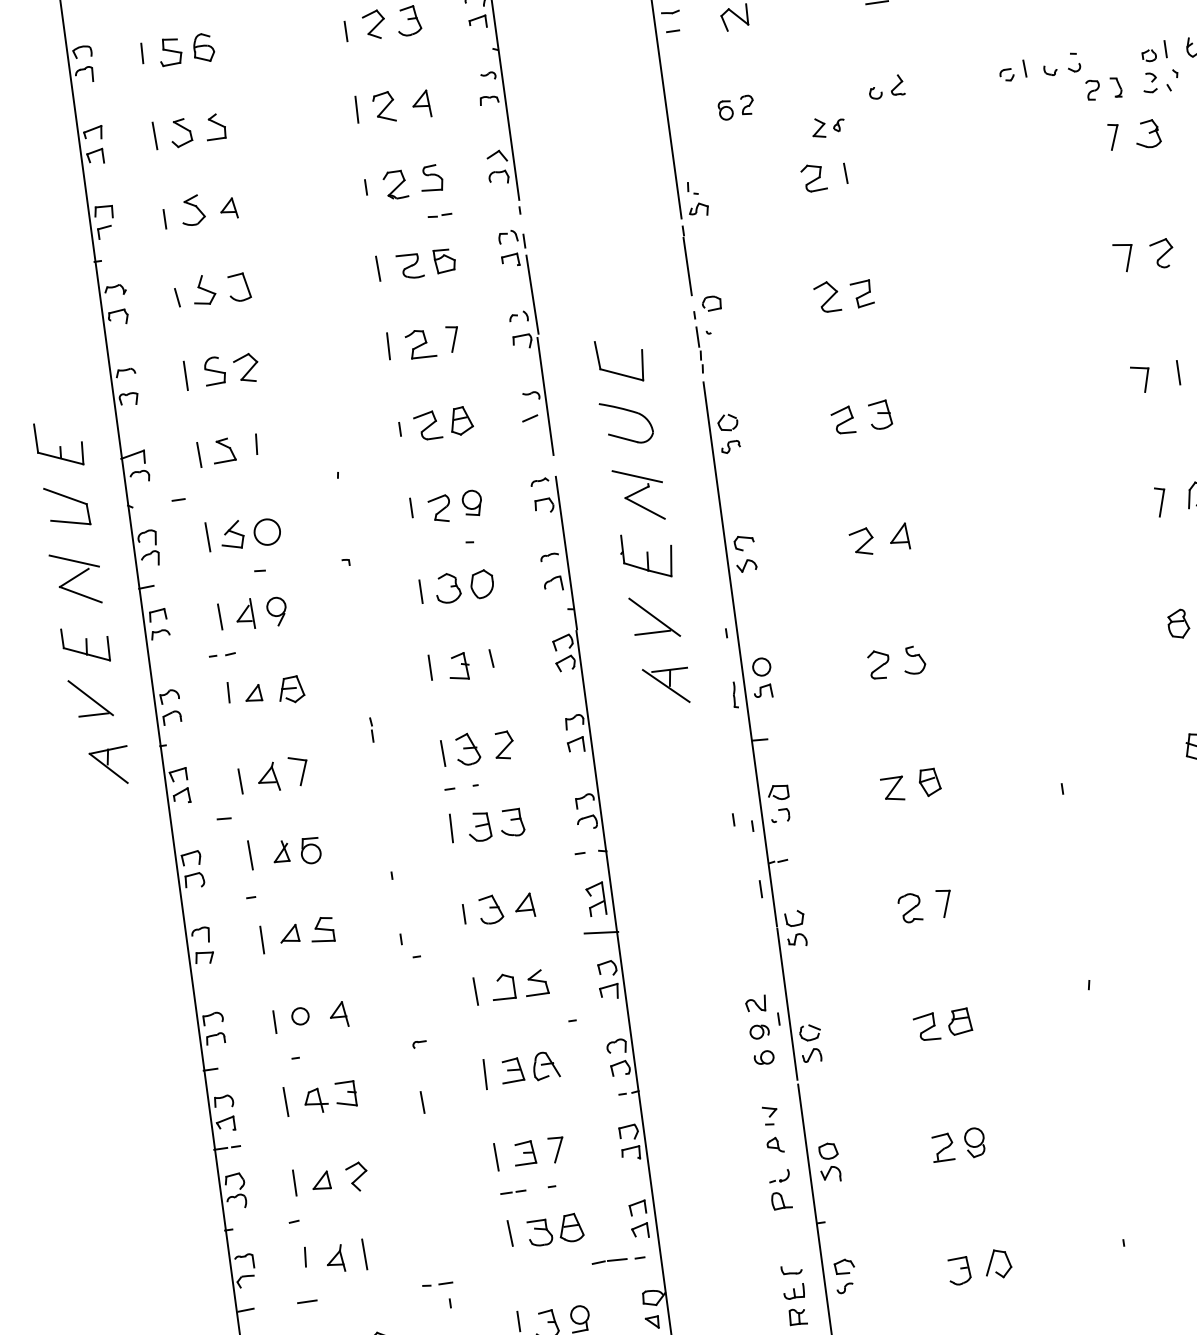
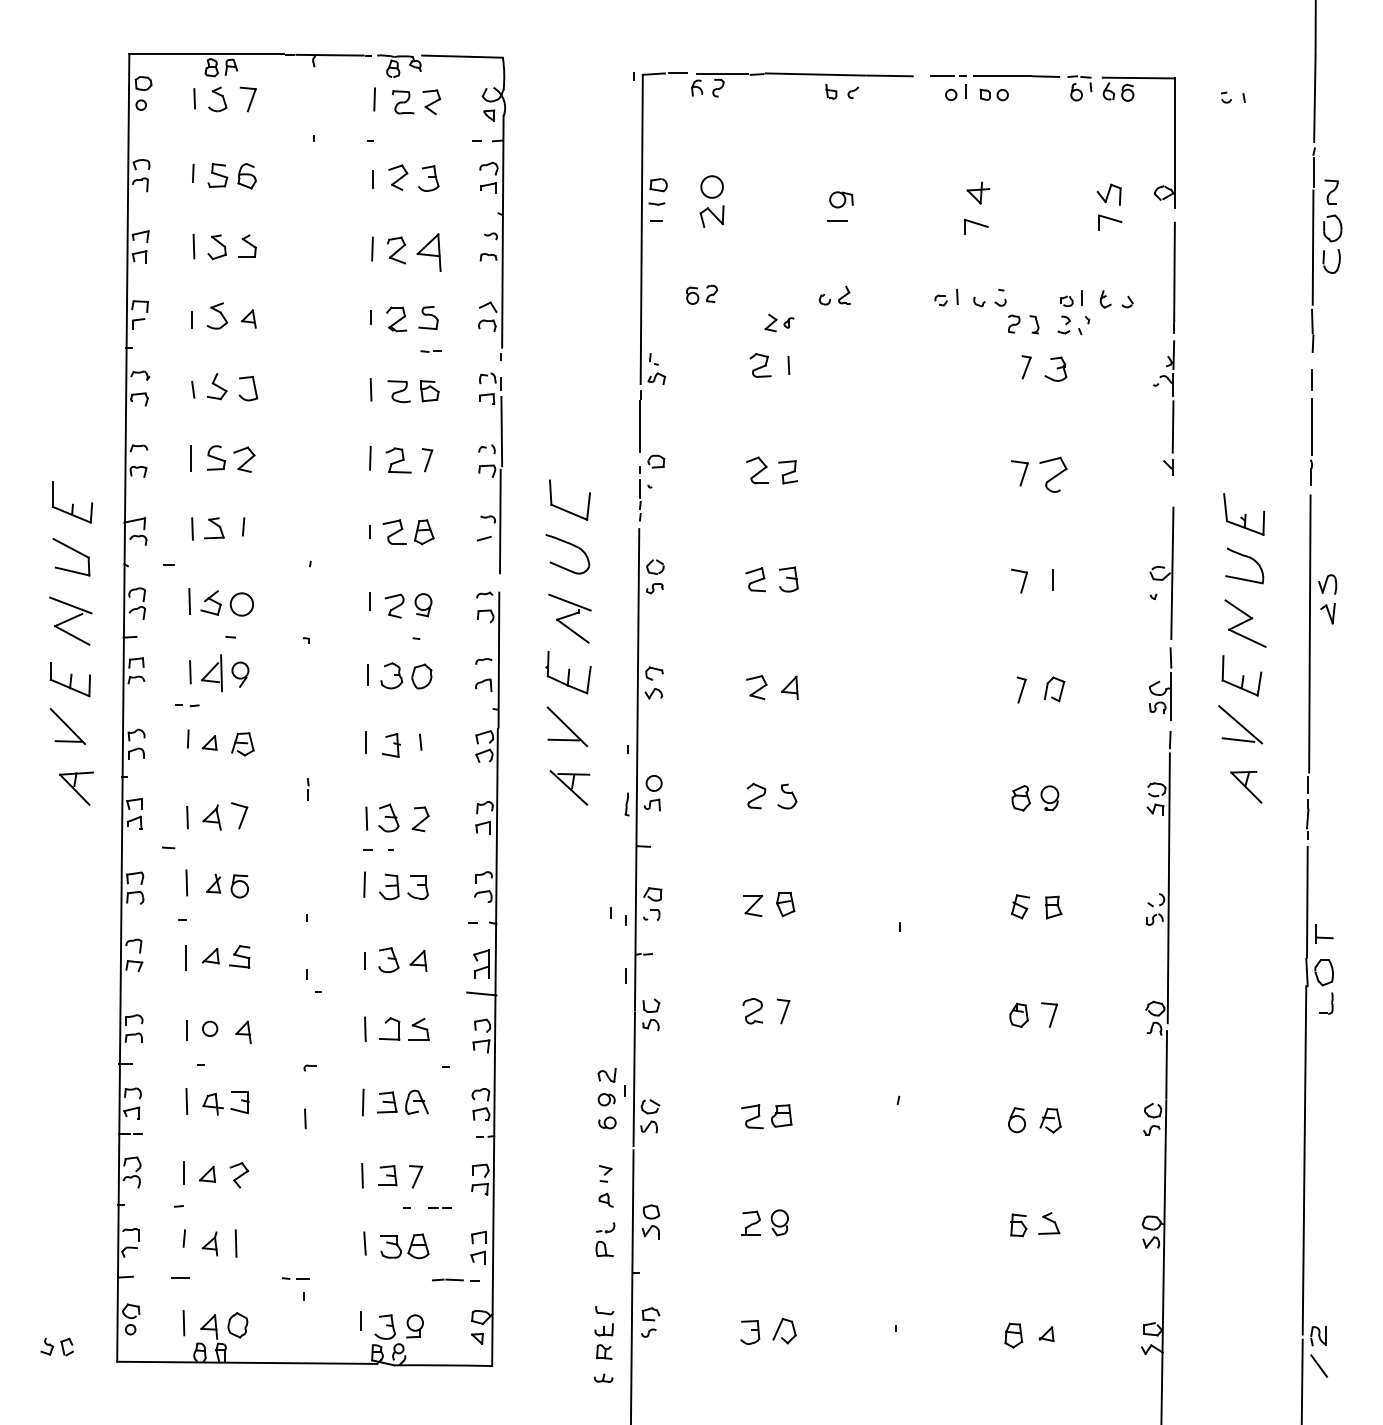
part: (421, 104) -> (429, 252), size x1.6
part: (1162, 253) -> (1053, 474), size x1.4
part: (245, 614) -> (212, 673), size x1.4
line: (511, 1191) -> (438, 1207), moved

